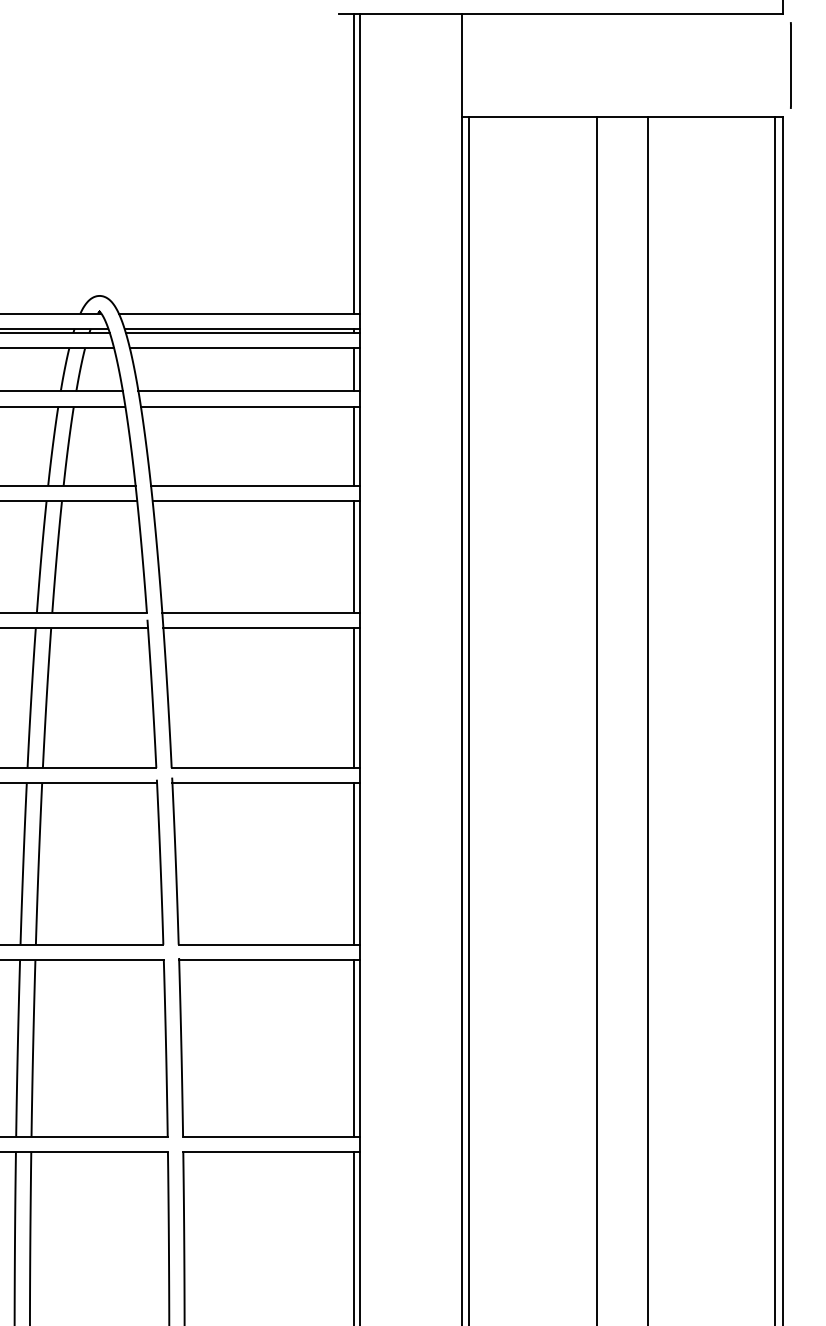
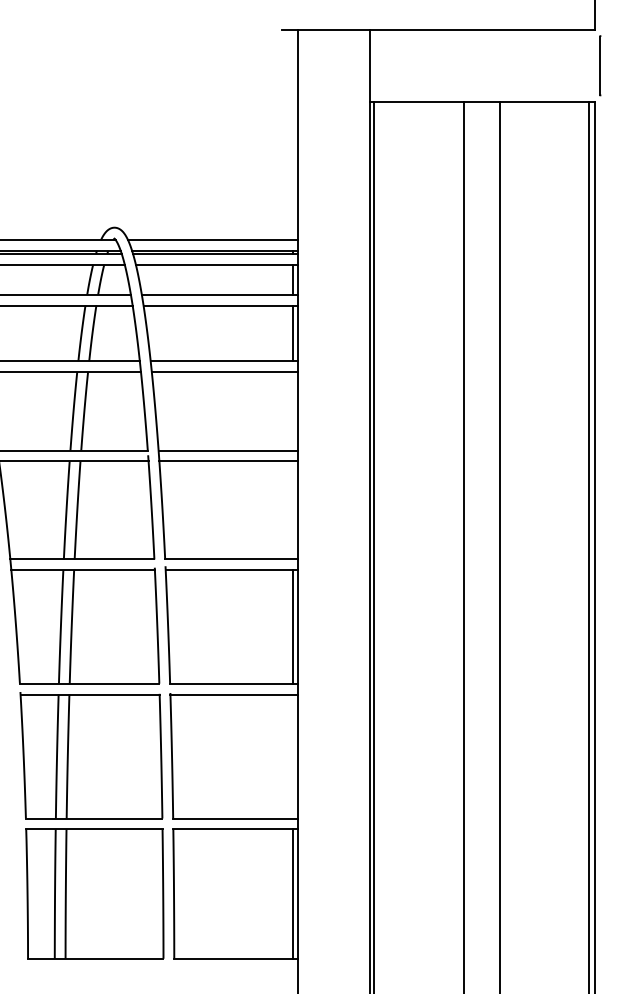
line: (354, 163) -> (293, 134), removed
line: (354, 556) -> (293, 410), removed
line: (354, 698) -> (293, 510), removed
line: (354, 1048) -> (293, 756), removed

